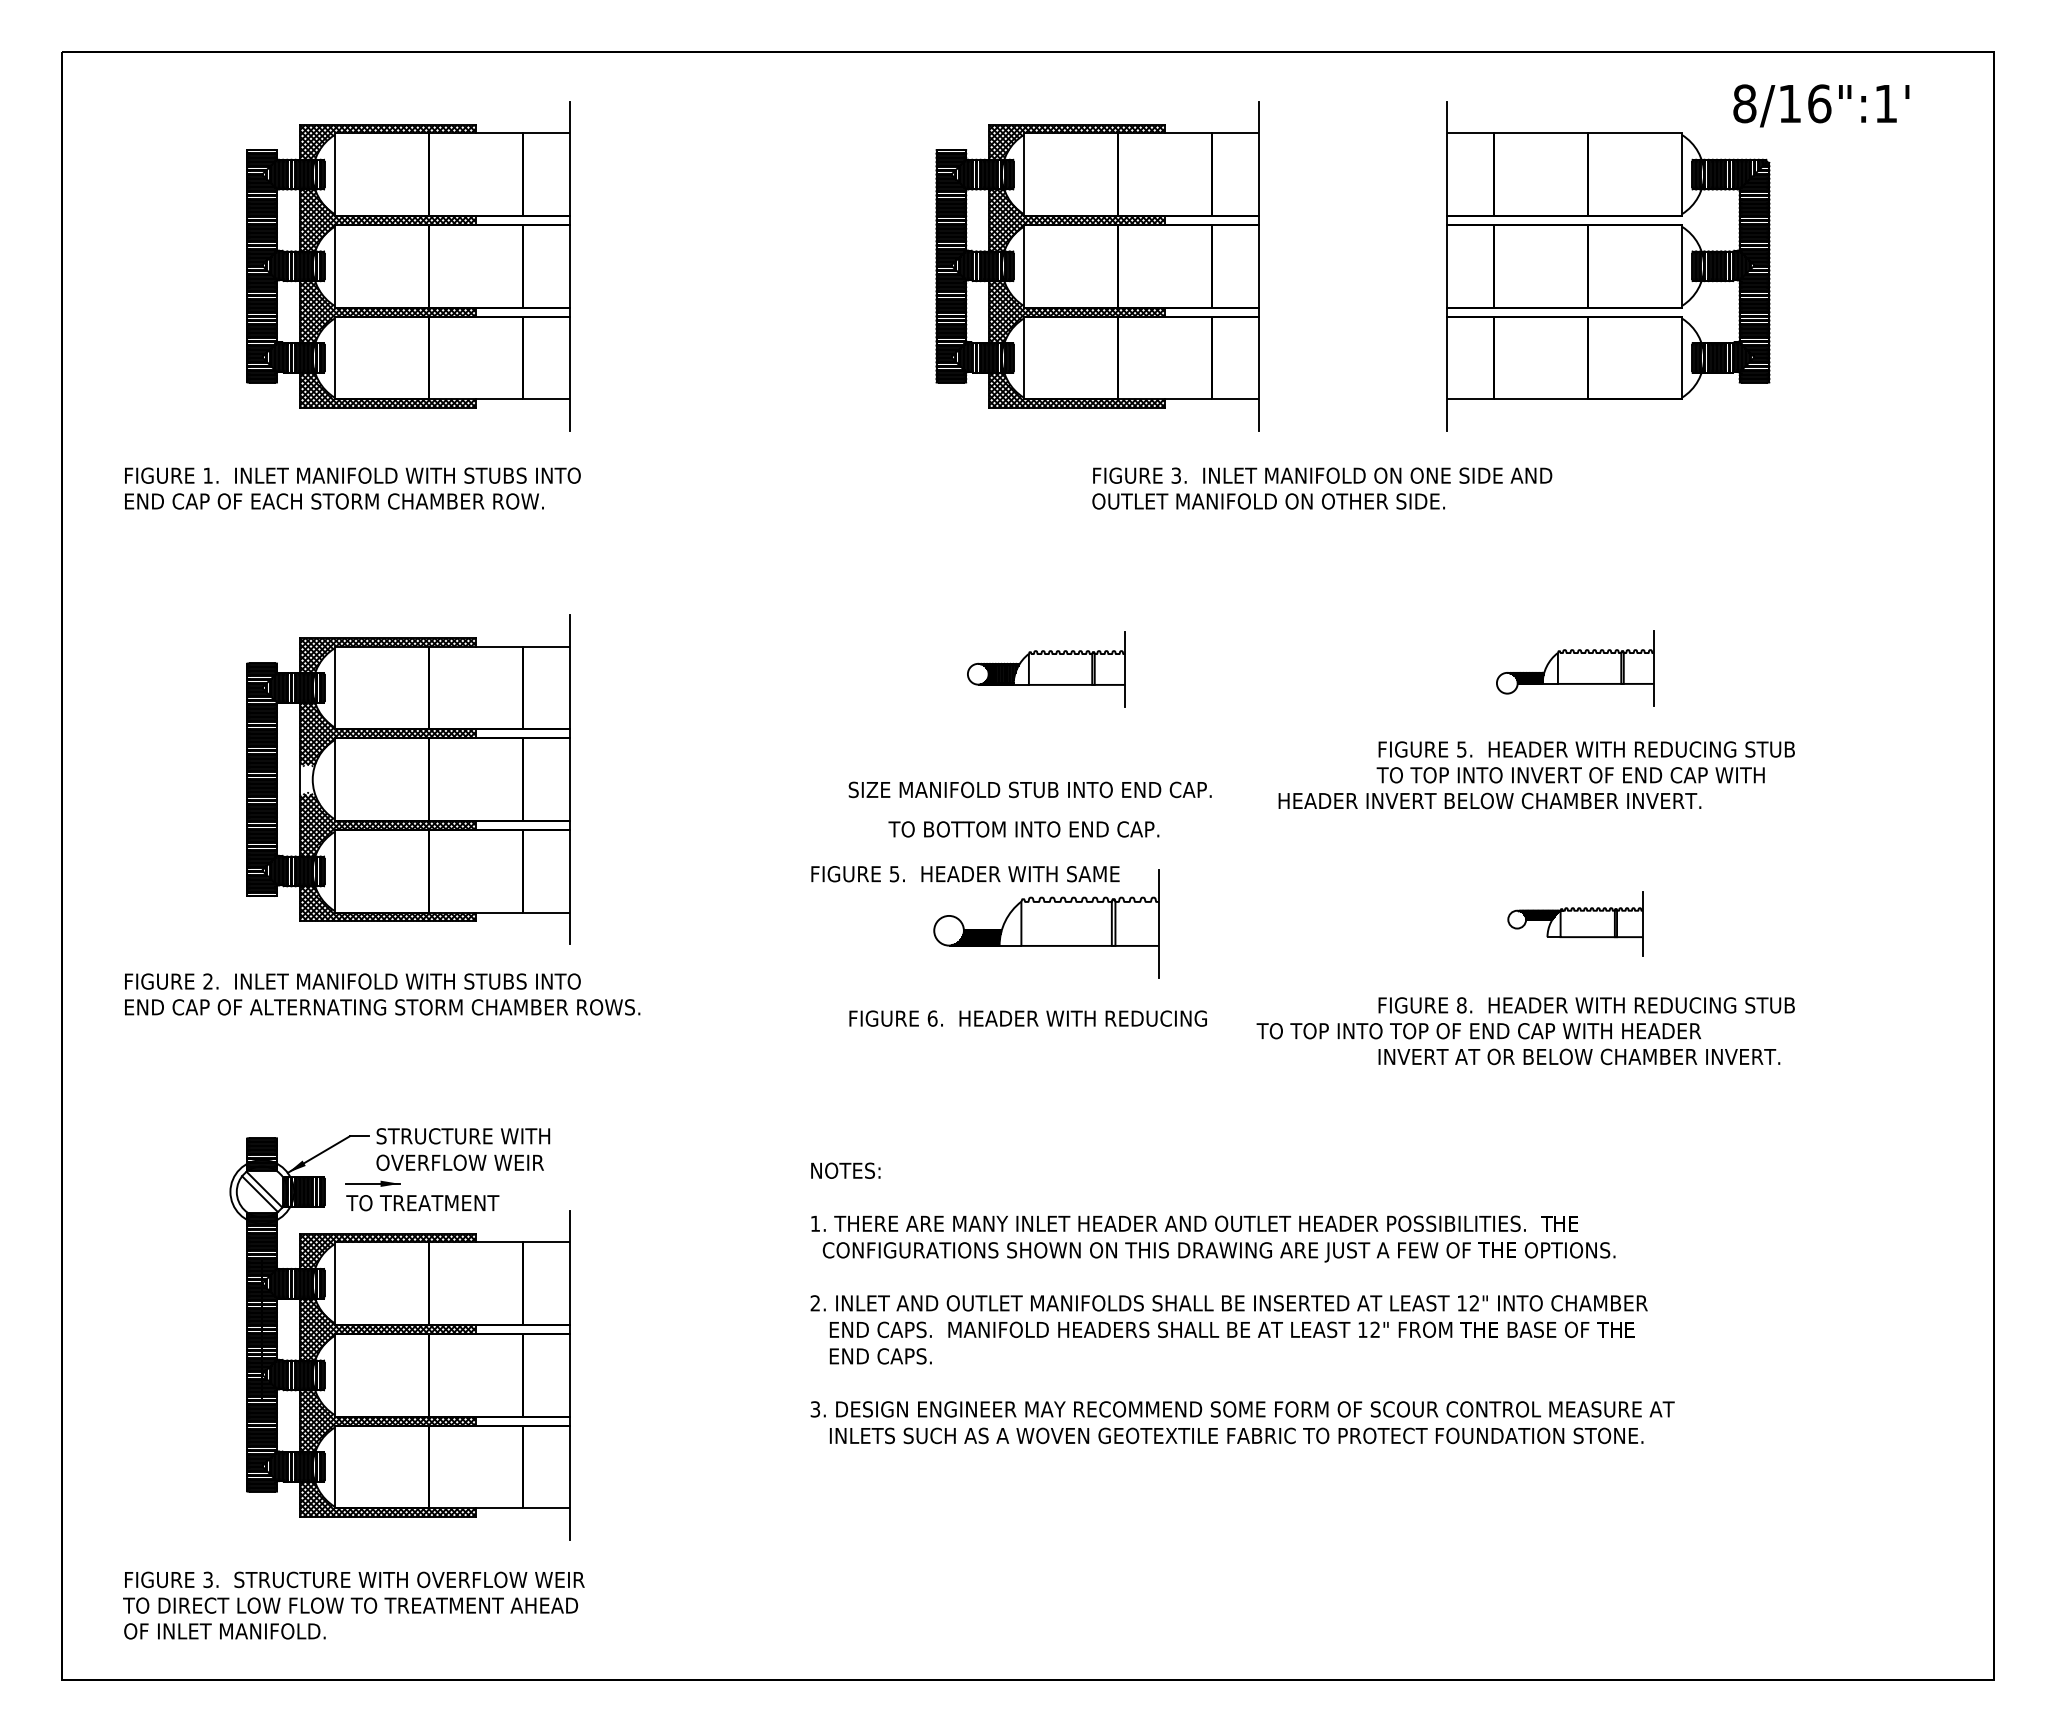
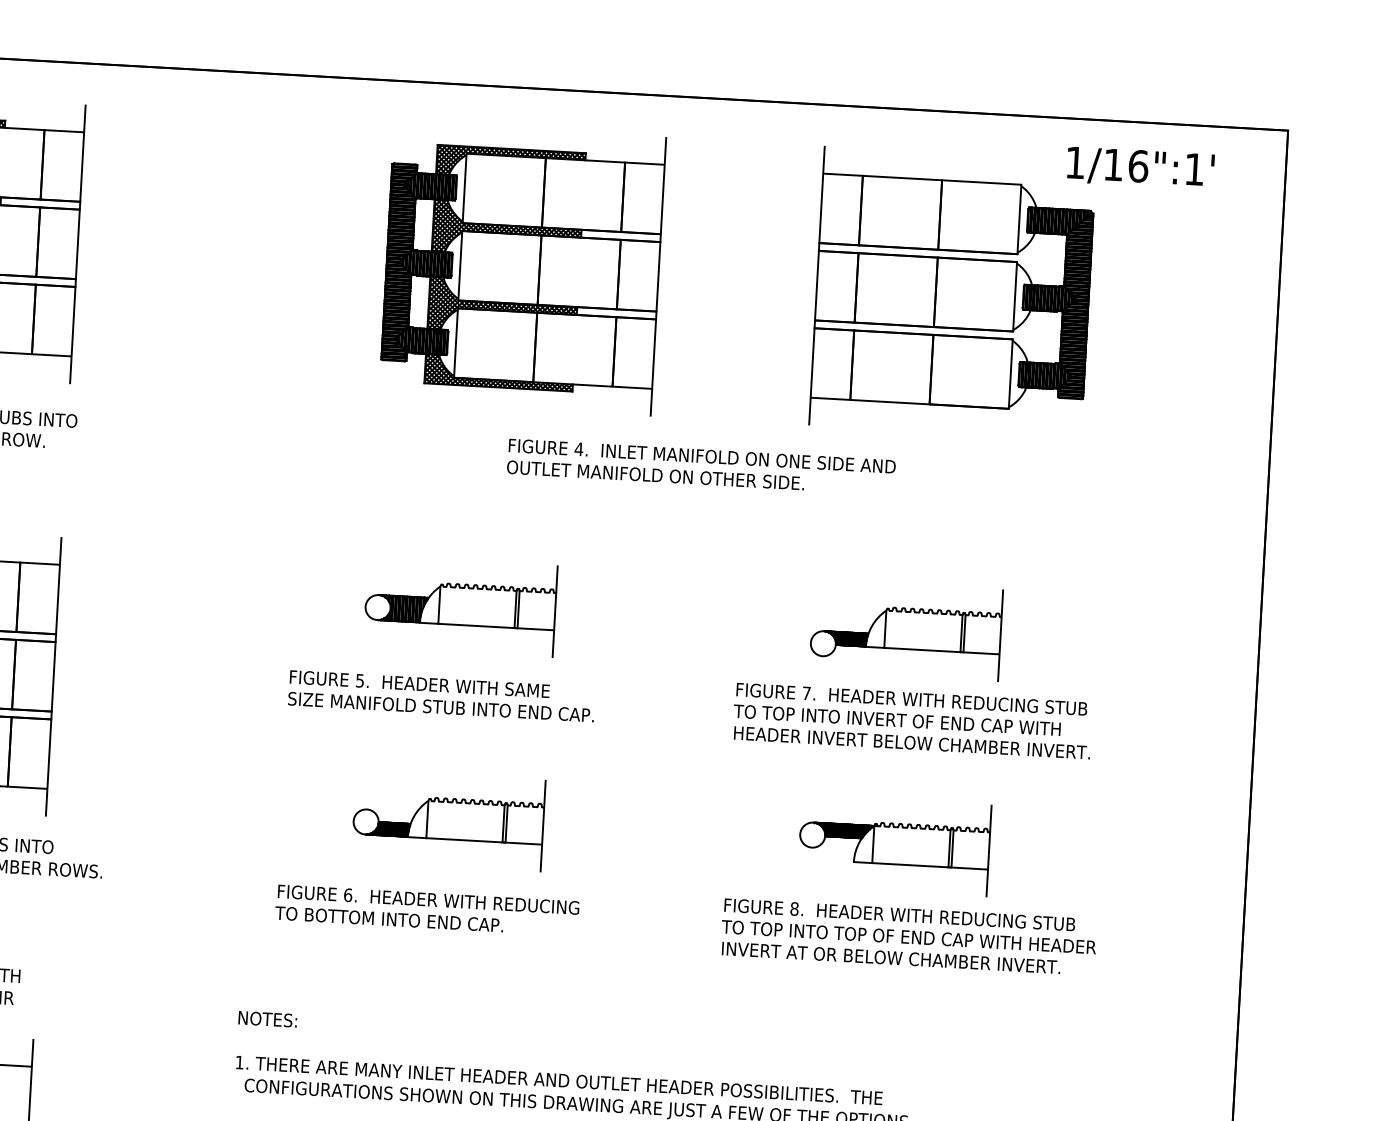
text: (1744, 103) -> (1075, 162), 8/16":1' -> 1/16":1'
text: (1176, 475) -> (579, 449), 3. -> 4.
part: (1574, 668) -> (905, 630), size x1.43
part: (1046, 669) -> (460, 606), size x1.43
text: (1461, 749) -> (806, 693), 5. -> 7.
text: (1489, 800) -> (911, 742), moved
text: (1023, 829) -> (388, 919), moved
text: (965, 874) -> (419, 684), moved
part: (1575, 923) -> (894, 845), size x1.67
text: (1478, 1031) -> (908, 937), moved

